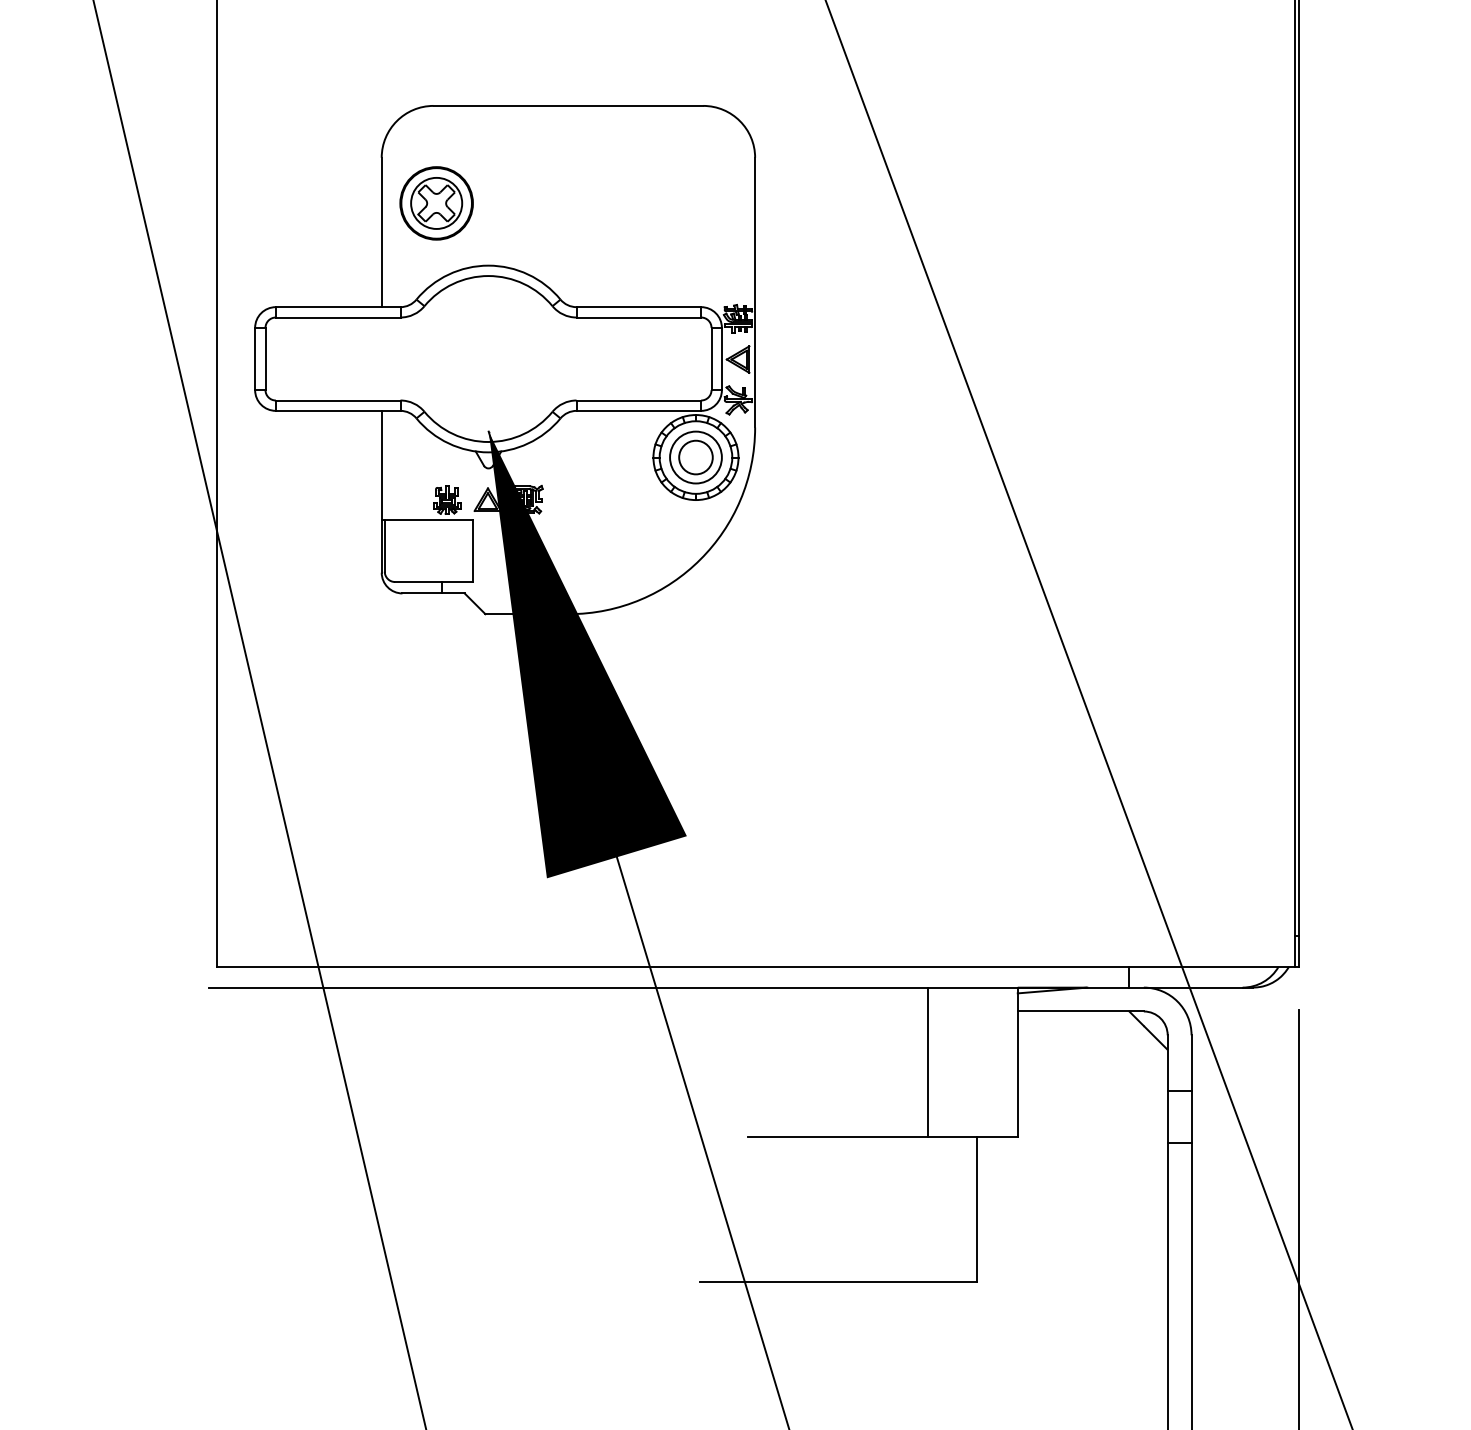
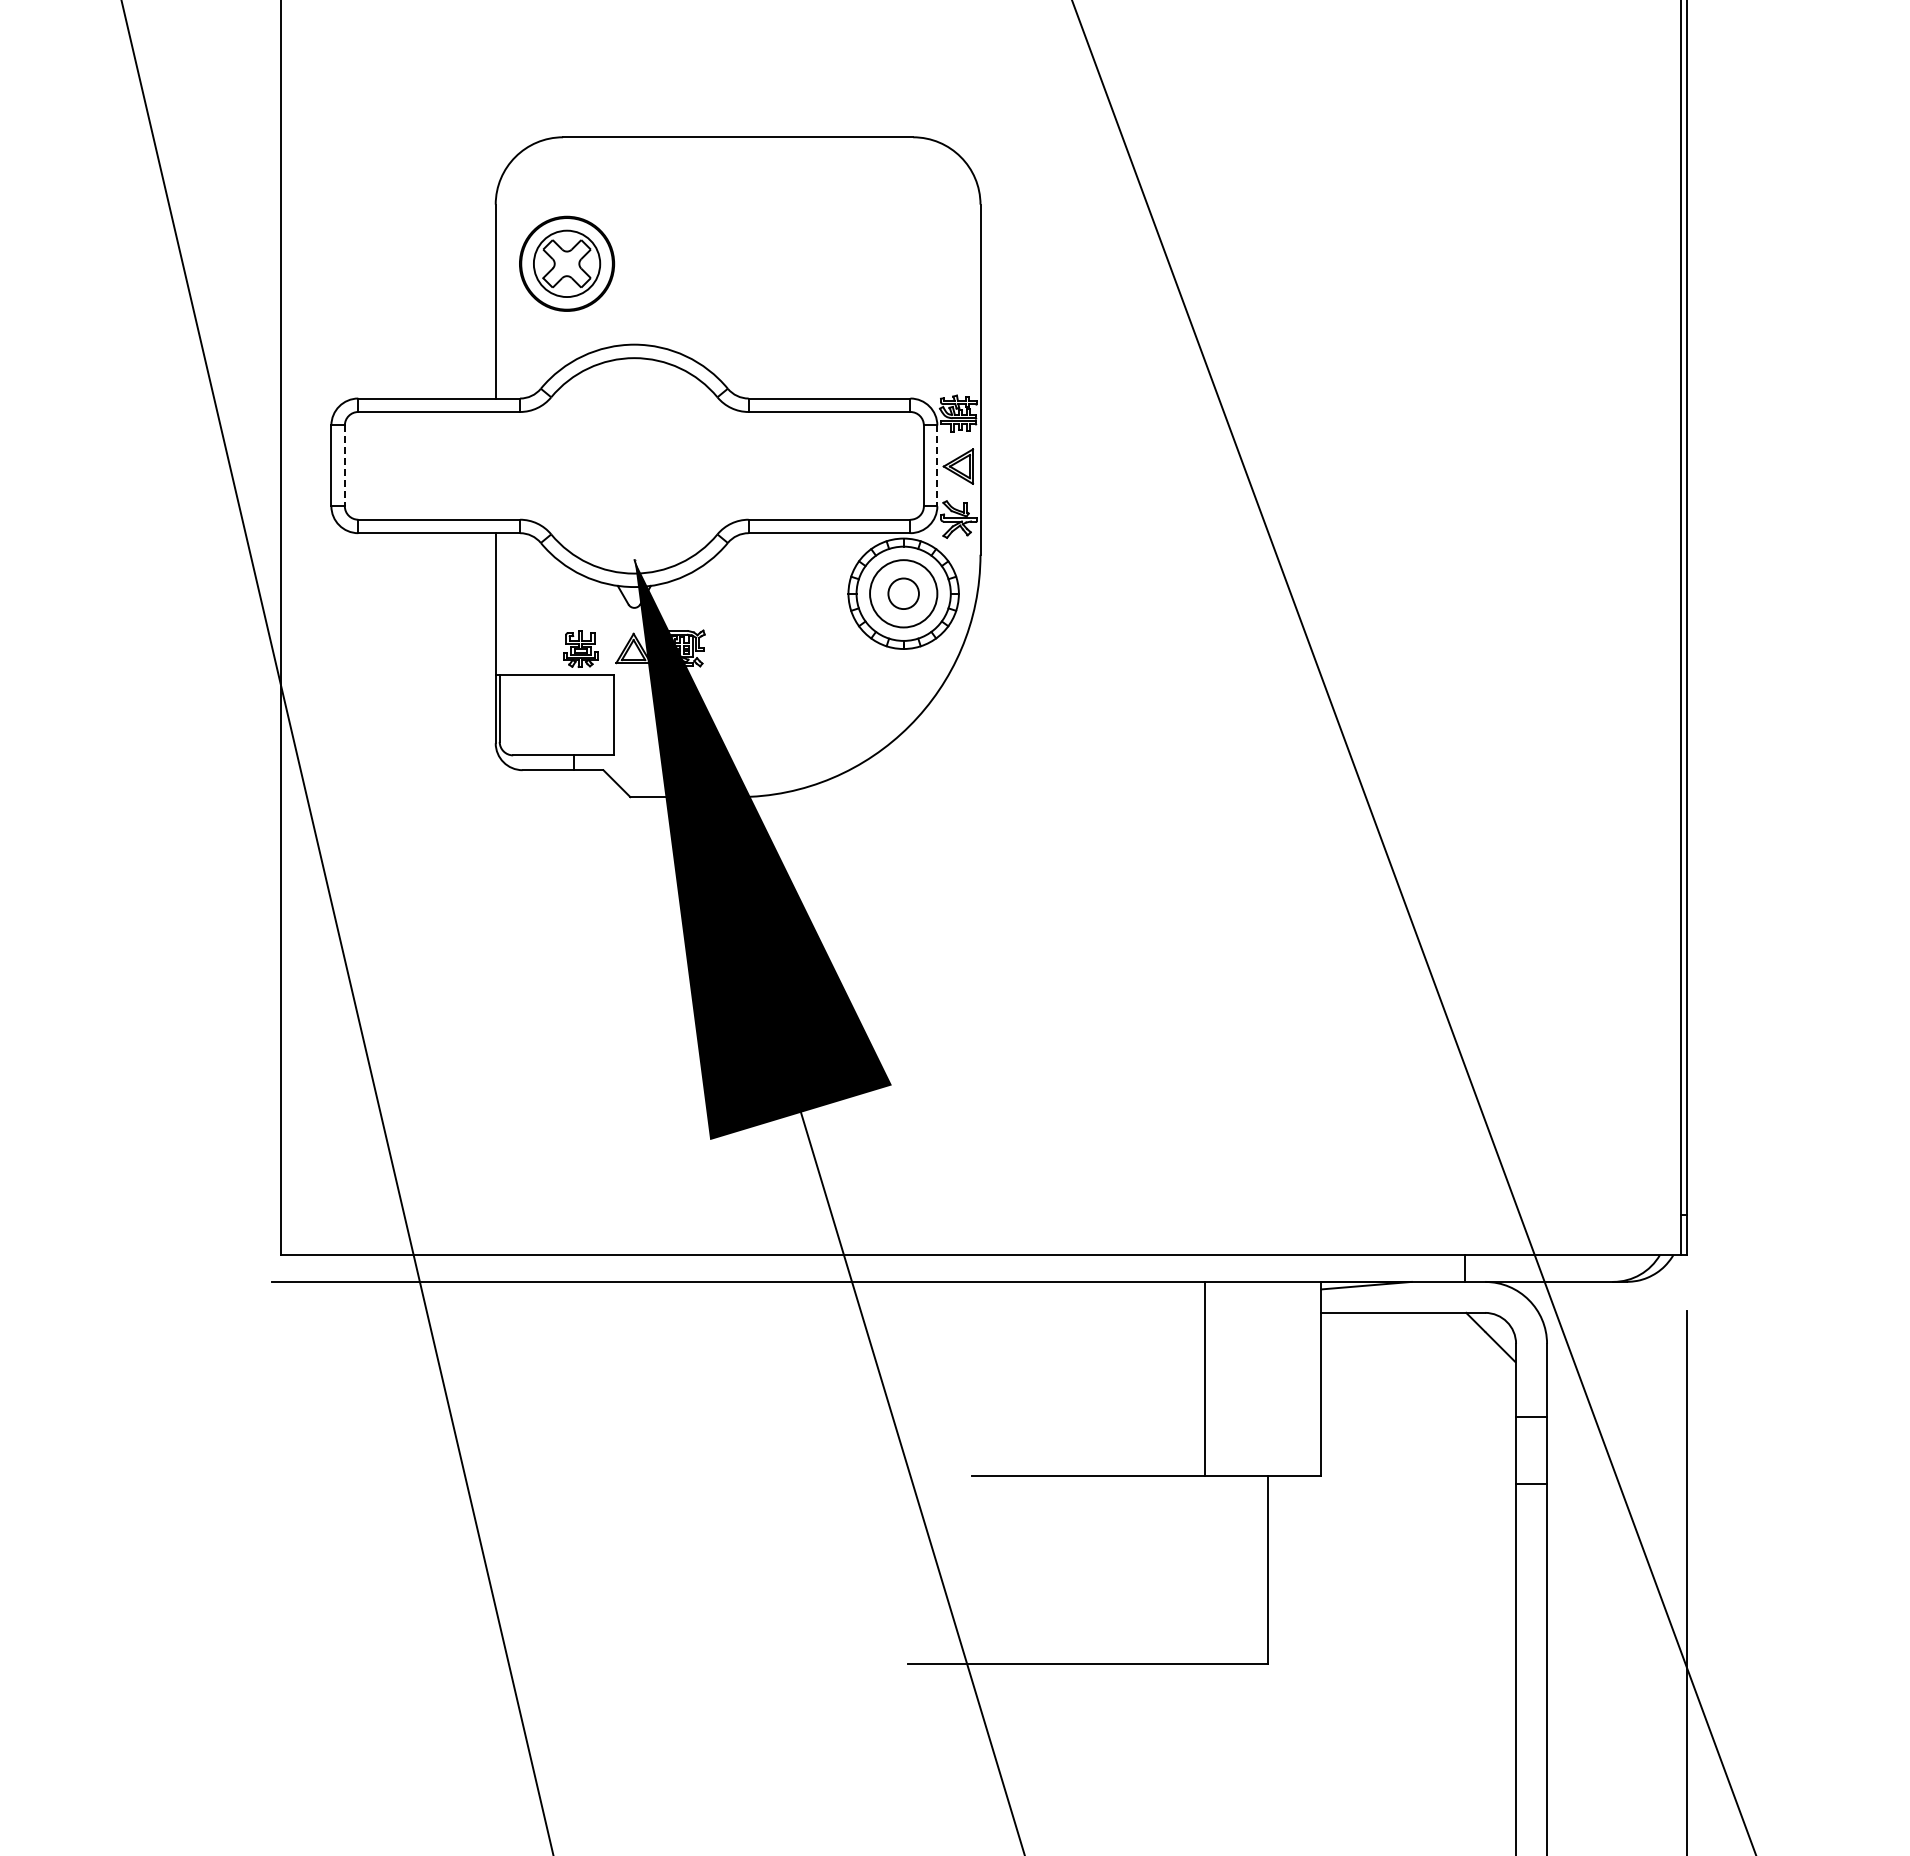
line: (265, 359) -> (344, 466), solid -> dashed
line: (722, 359) -> (937, 466), solid -> dashed
circle: (695, 457) -> (903, 593), size x0.7

